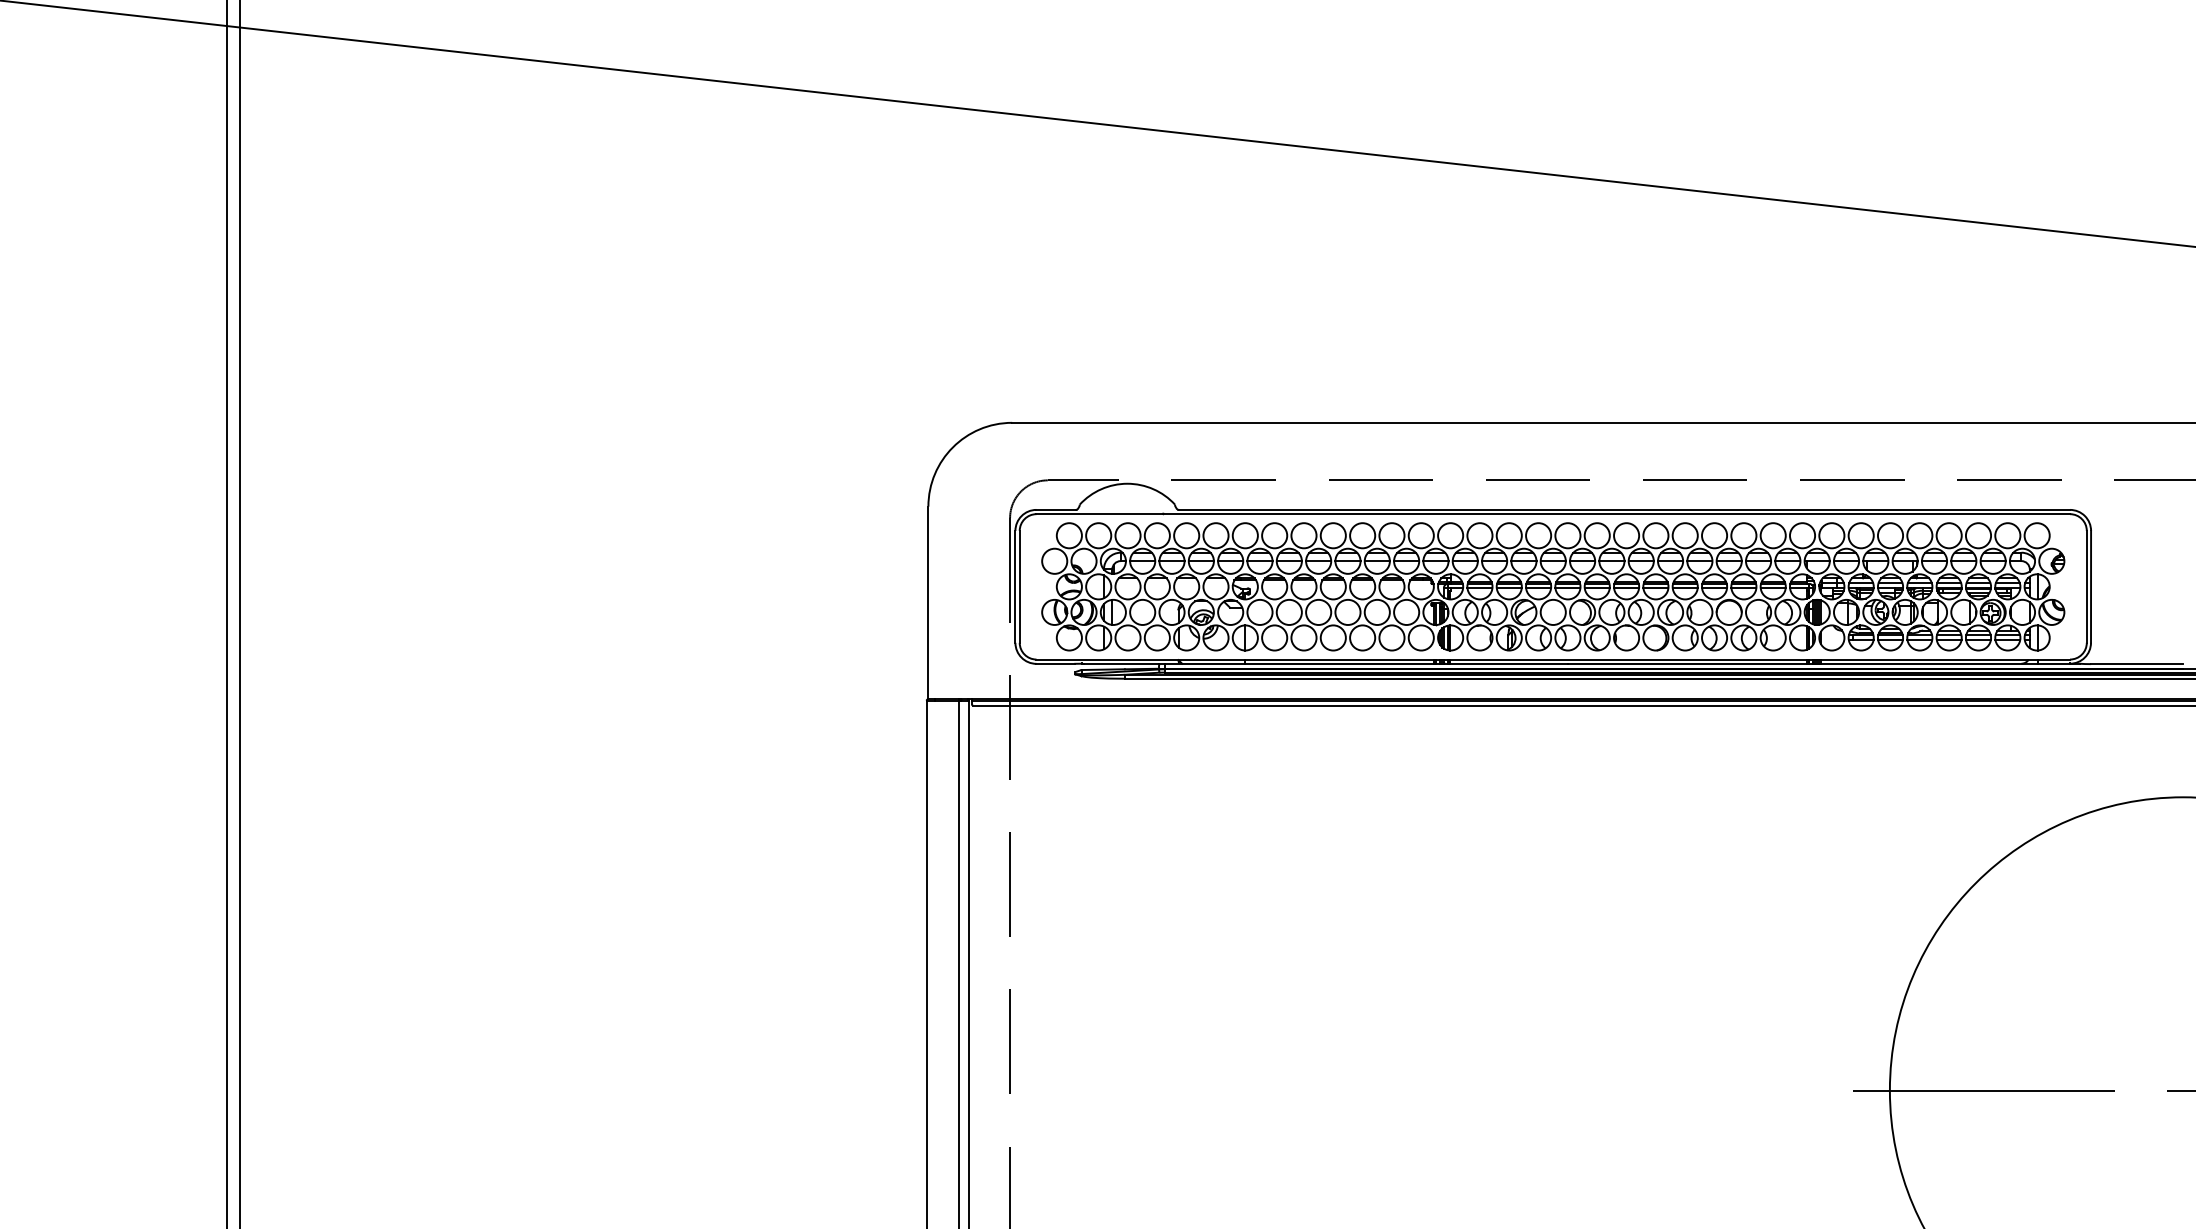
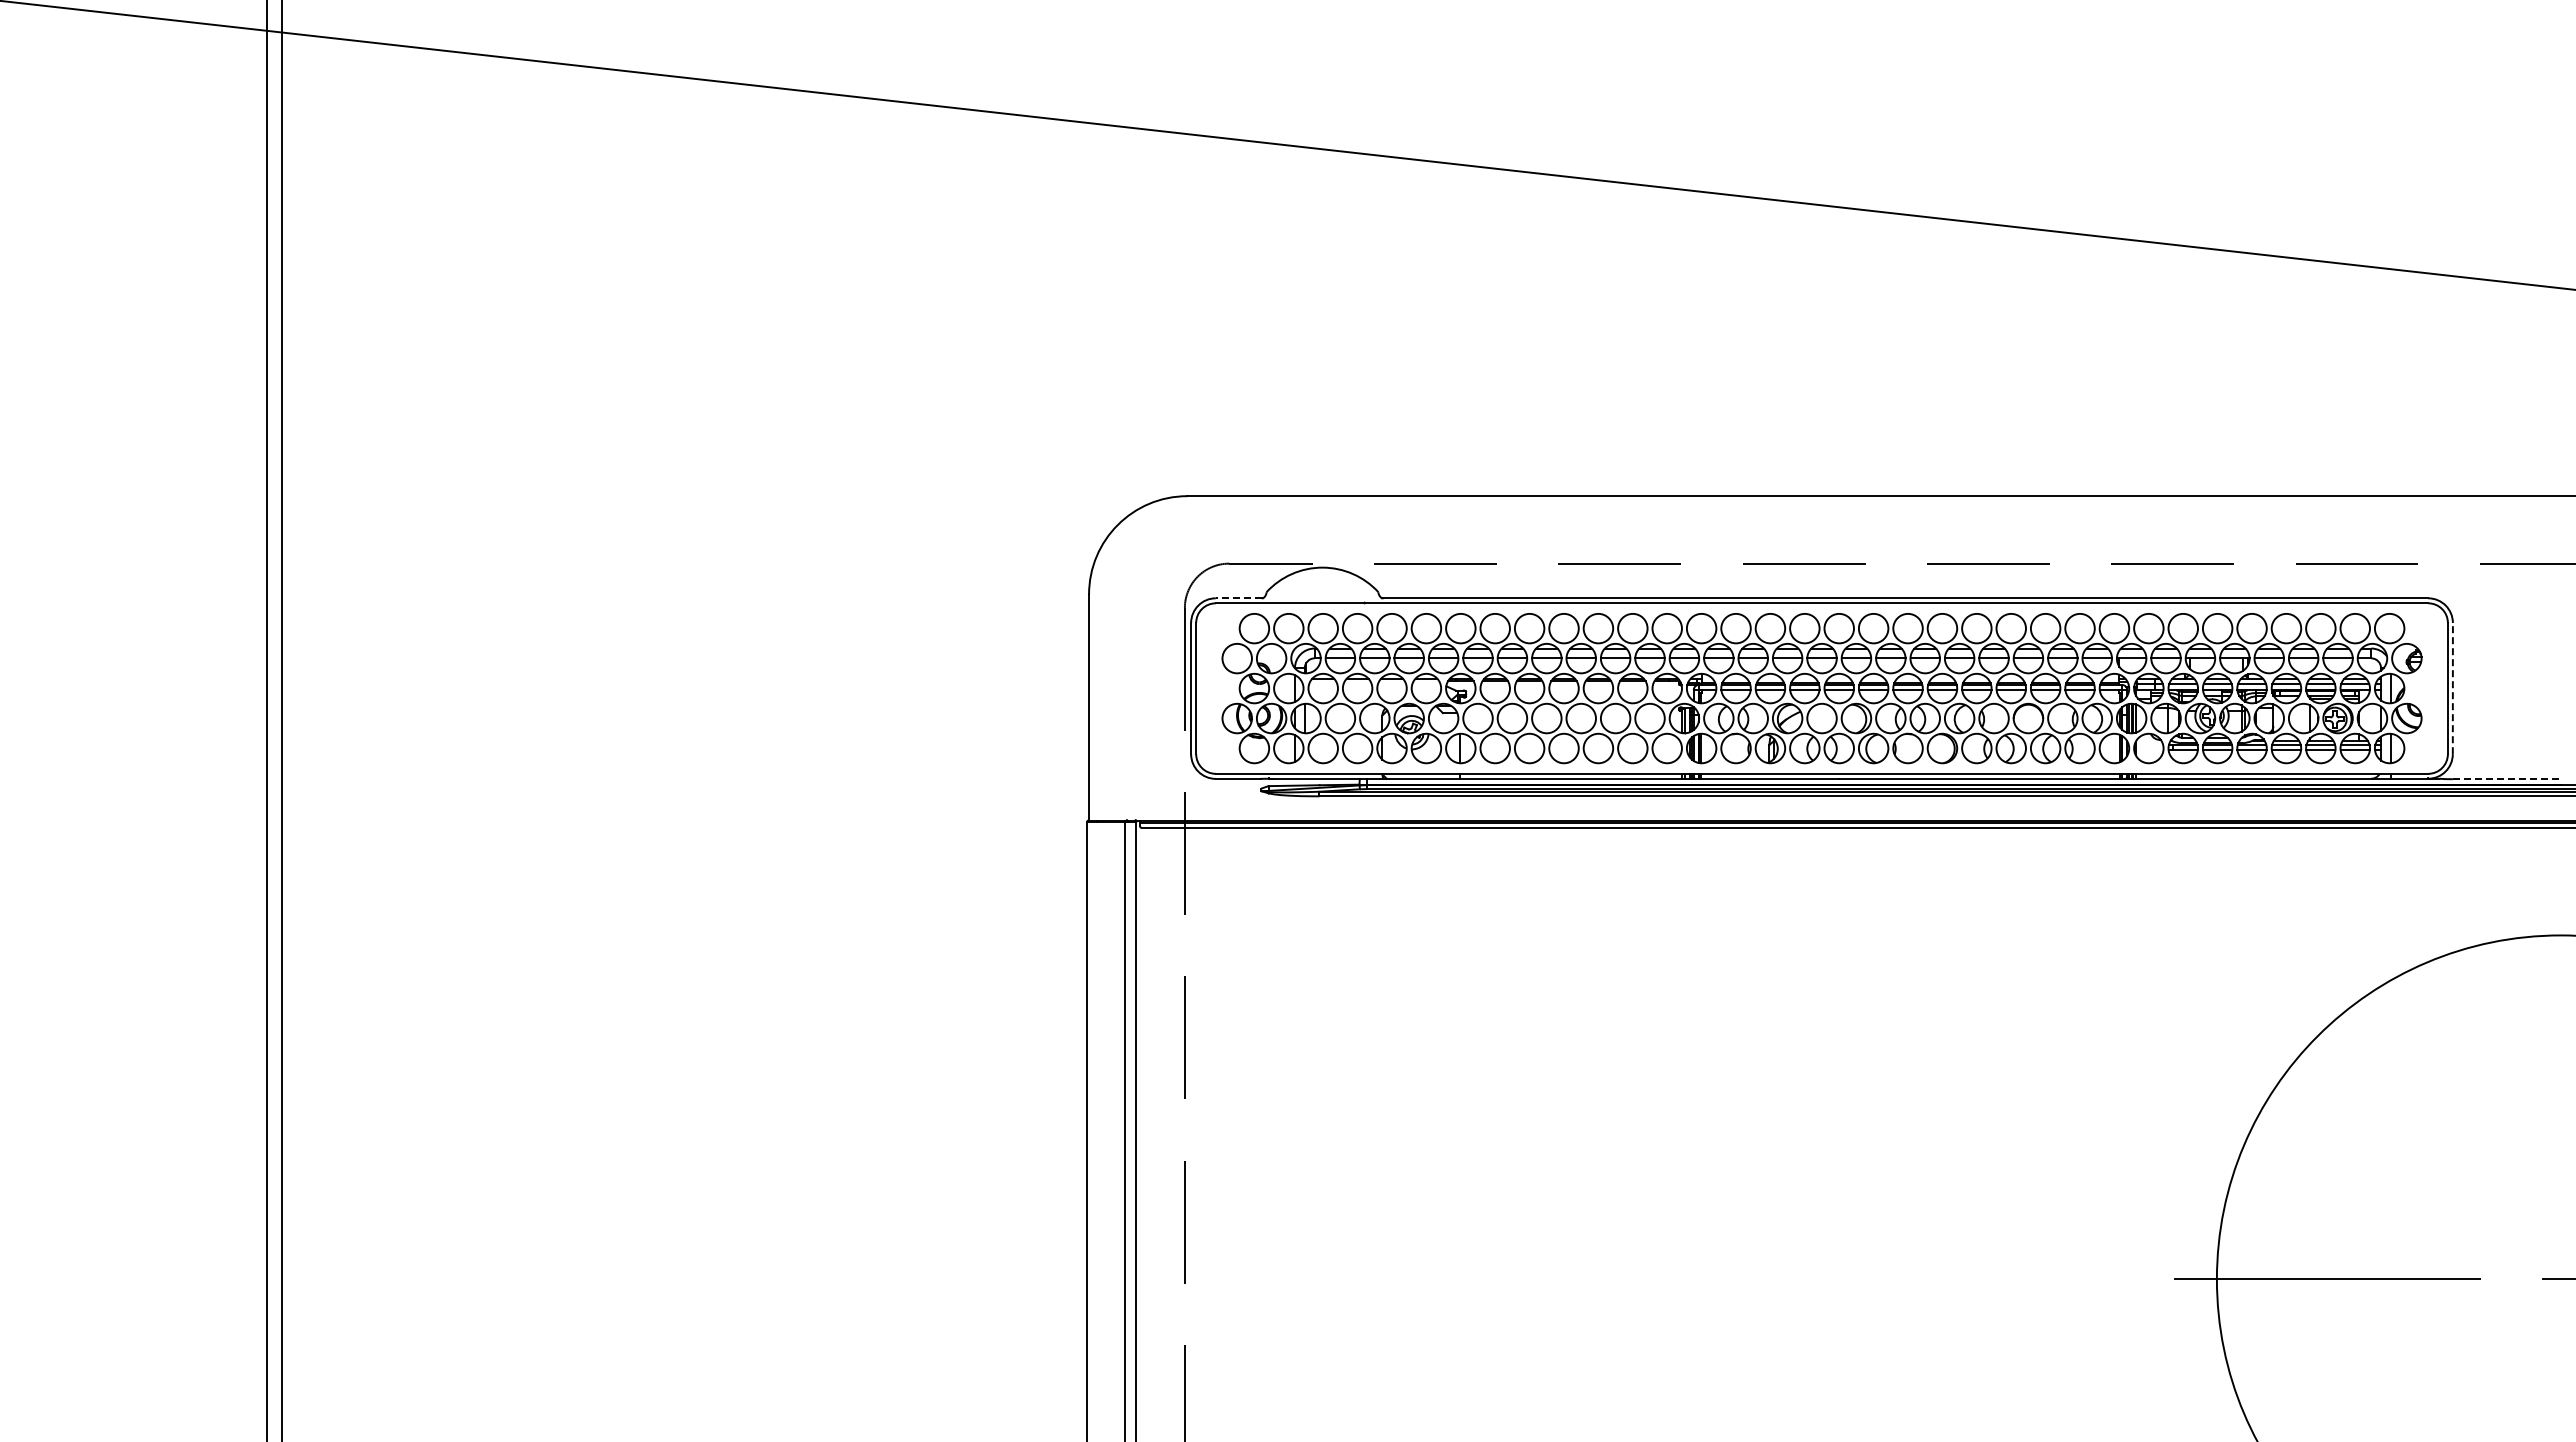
line: (1055, 510) -> (1238, 598), solid -> dashed
line: (2090, 586) -> (2452, 688), solid -> dashed
line: (2137, 664) -> (2507, 779), solid -> dashed

